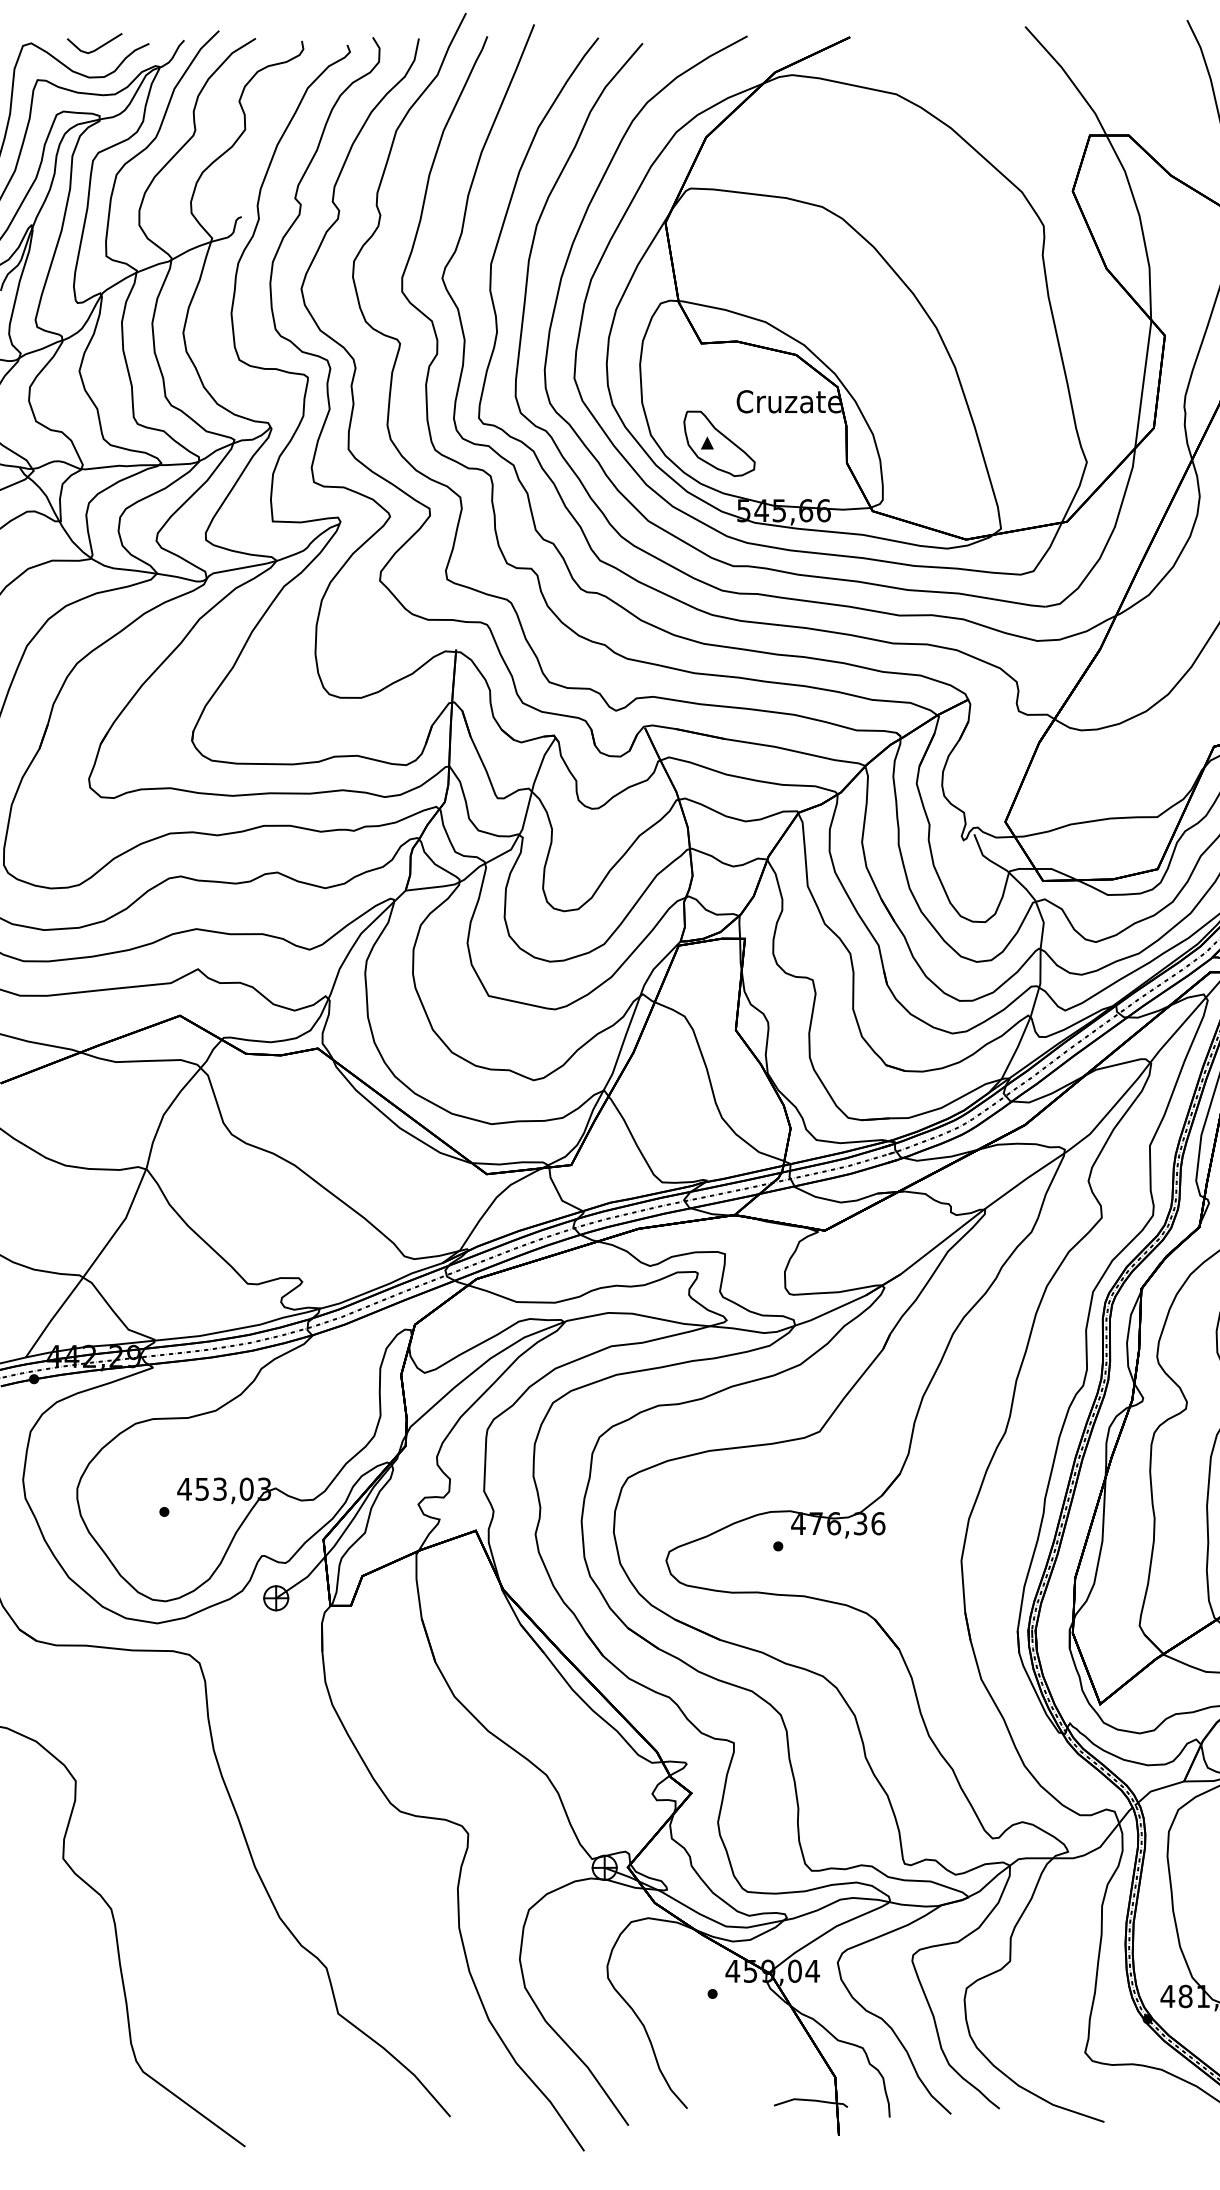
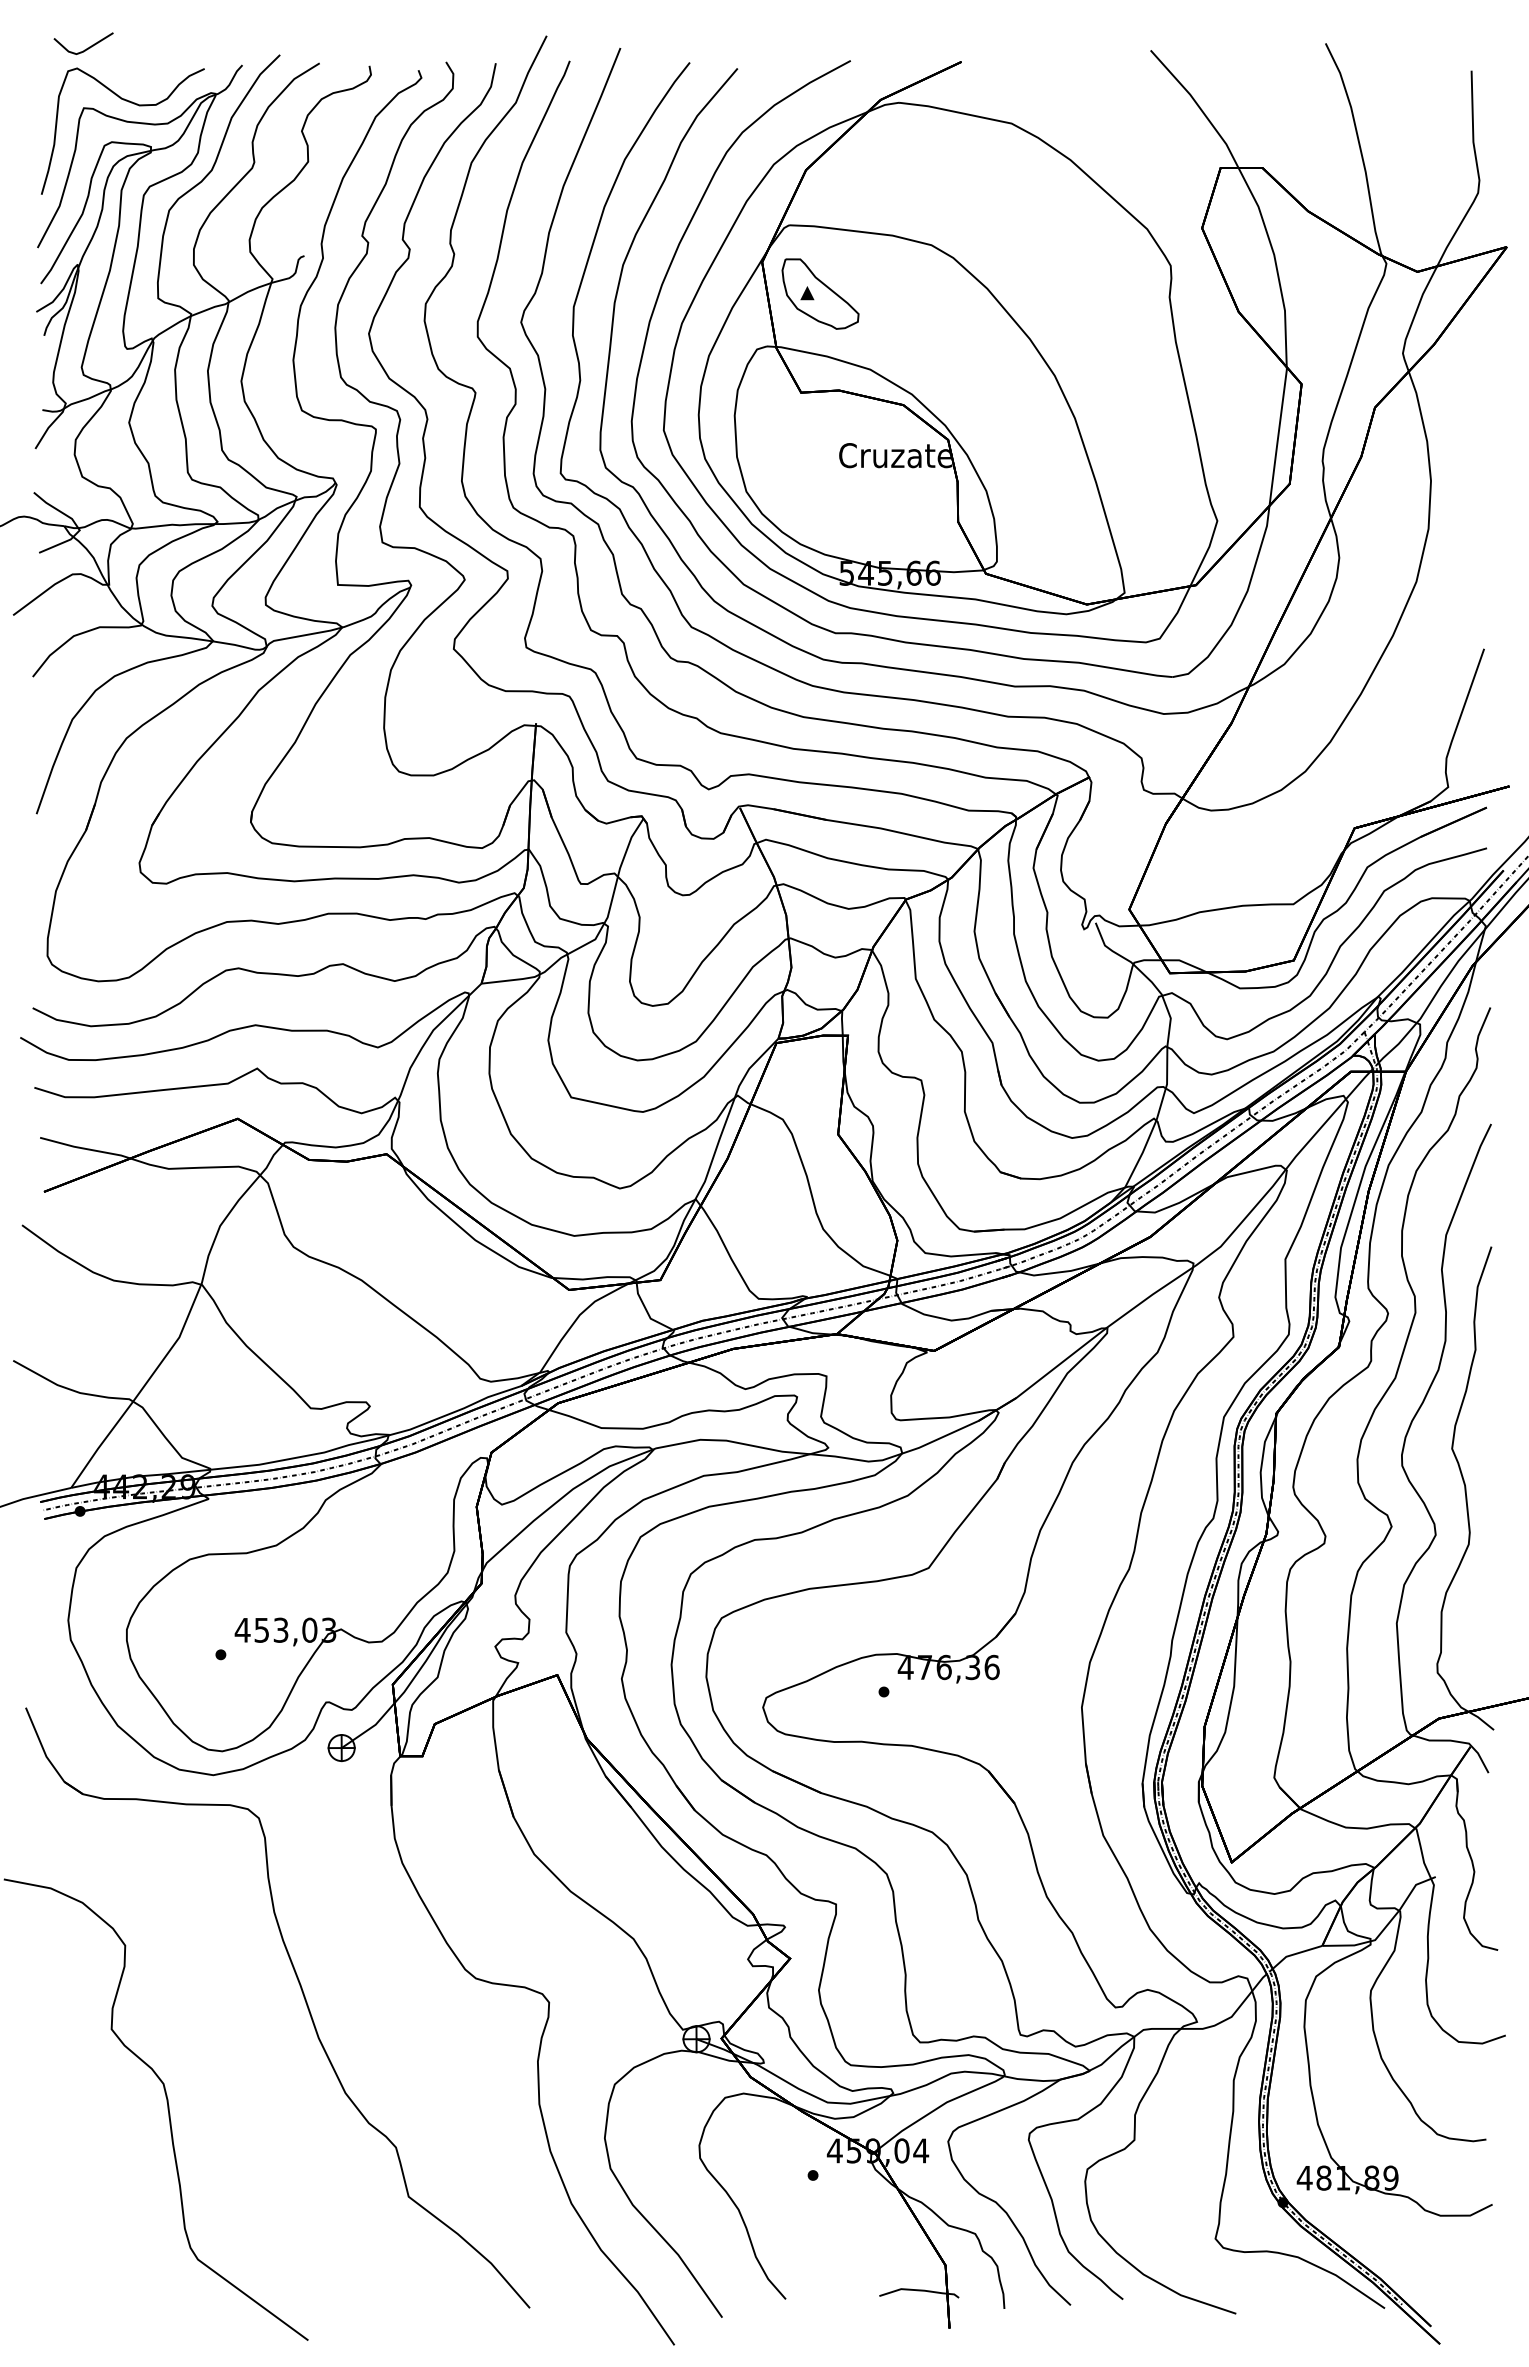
line: (98, 47) -> (87, 47), moved
part: (719, 443) -> (820, 293), moved

